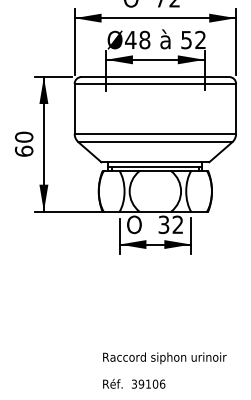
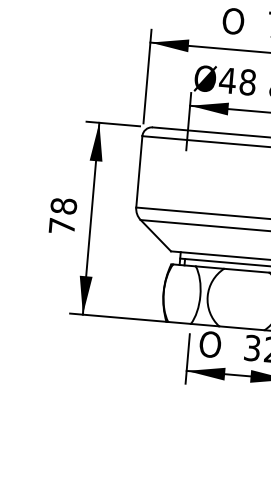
text: (24, 143) -> (63, 215), 60 -> 78

